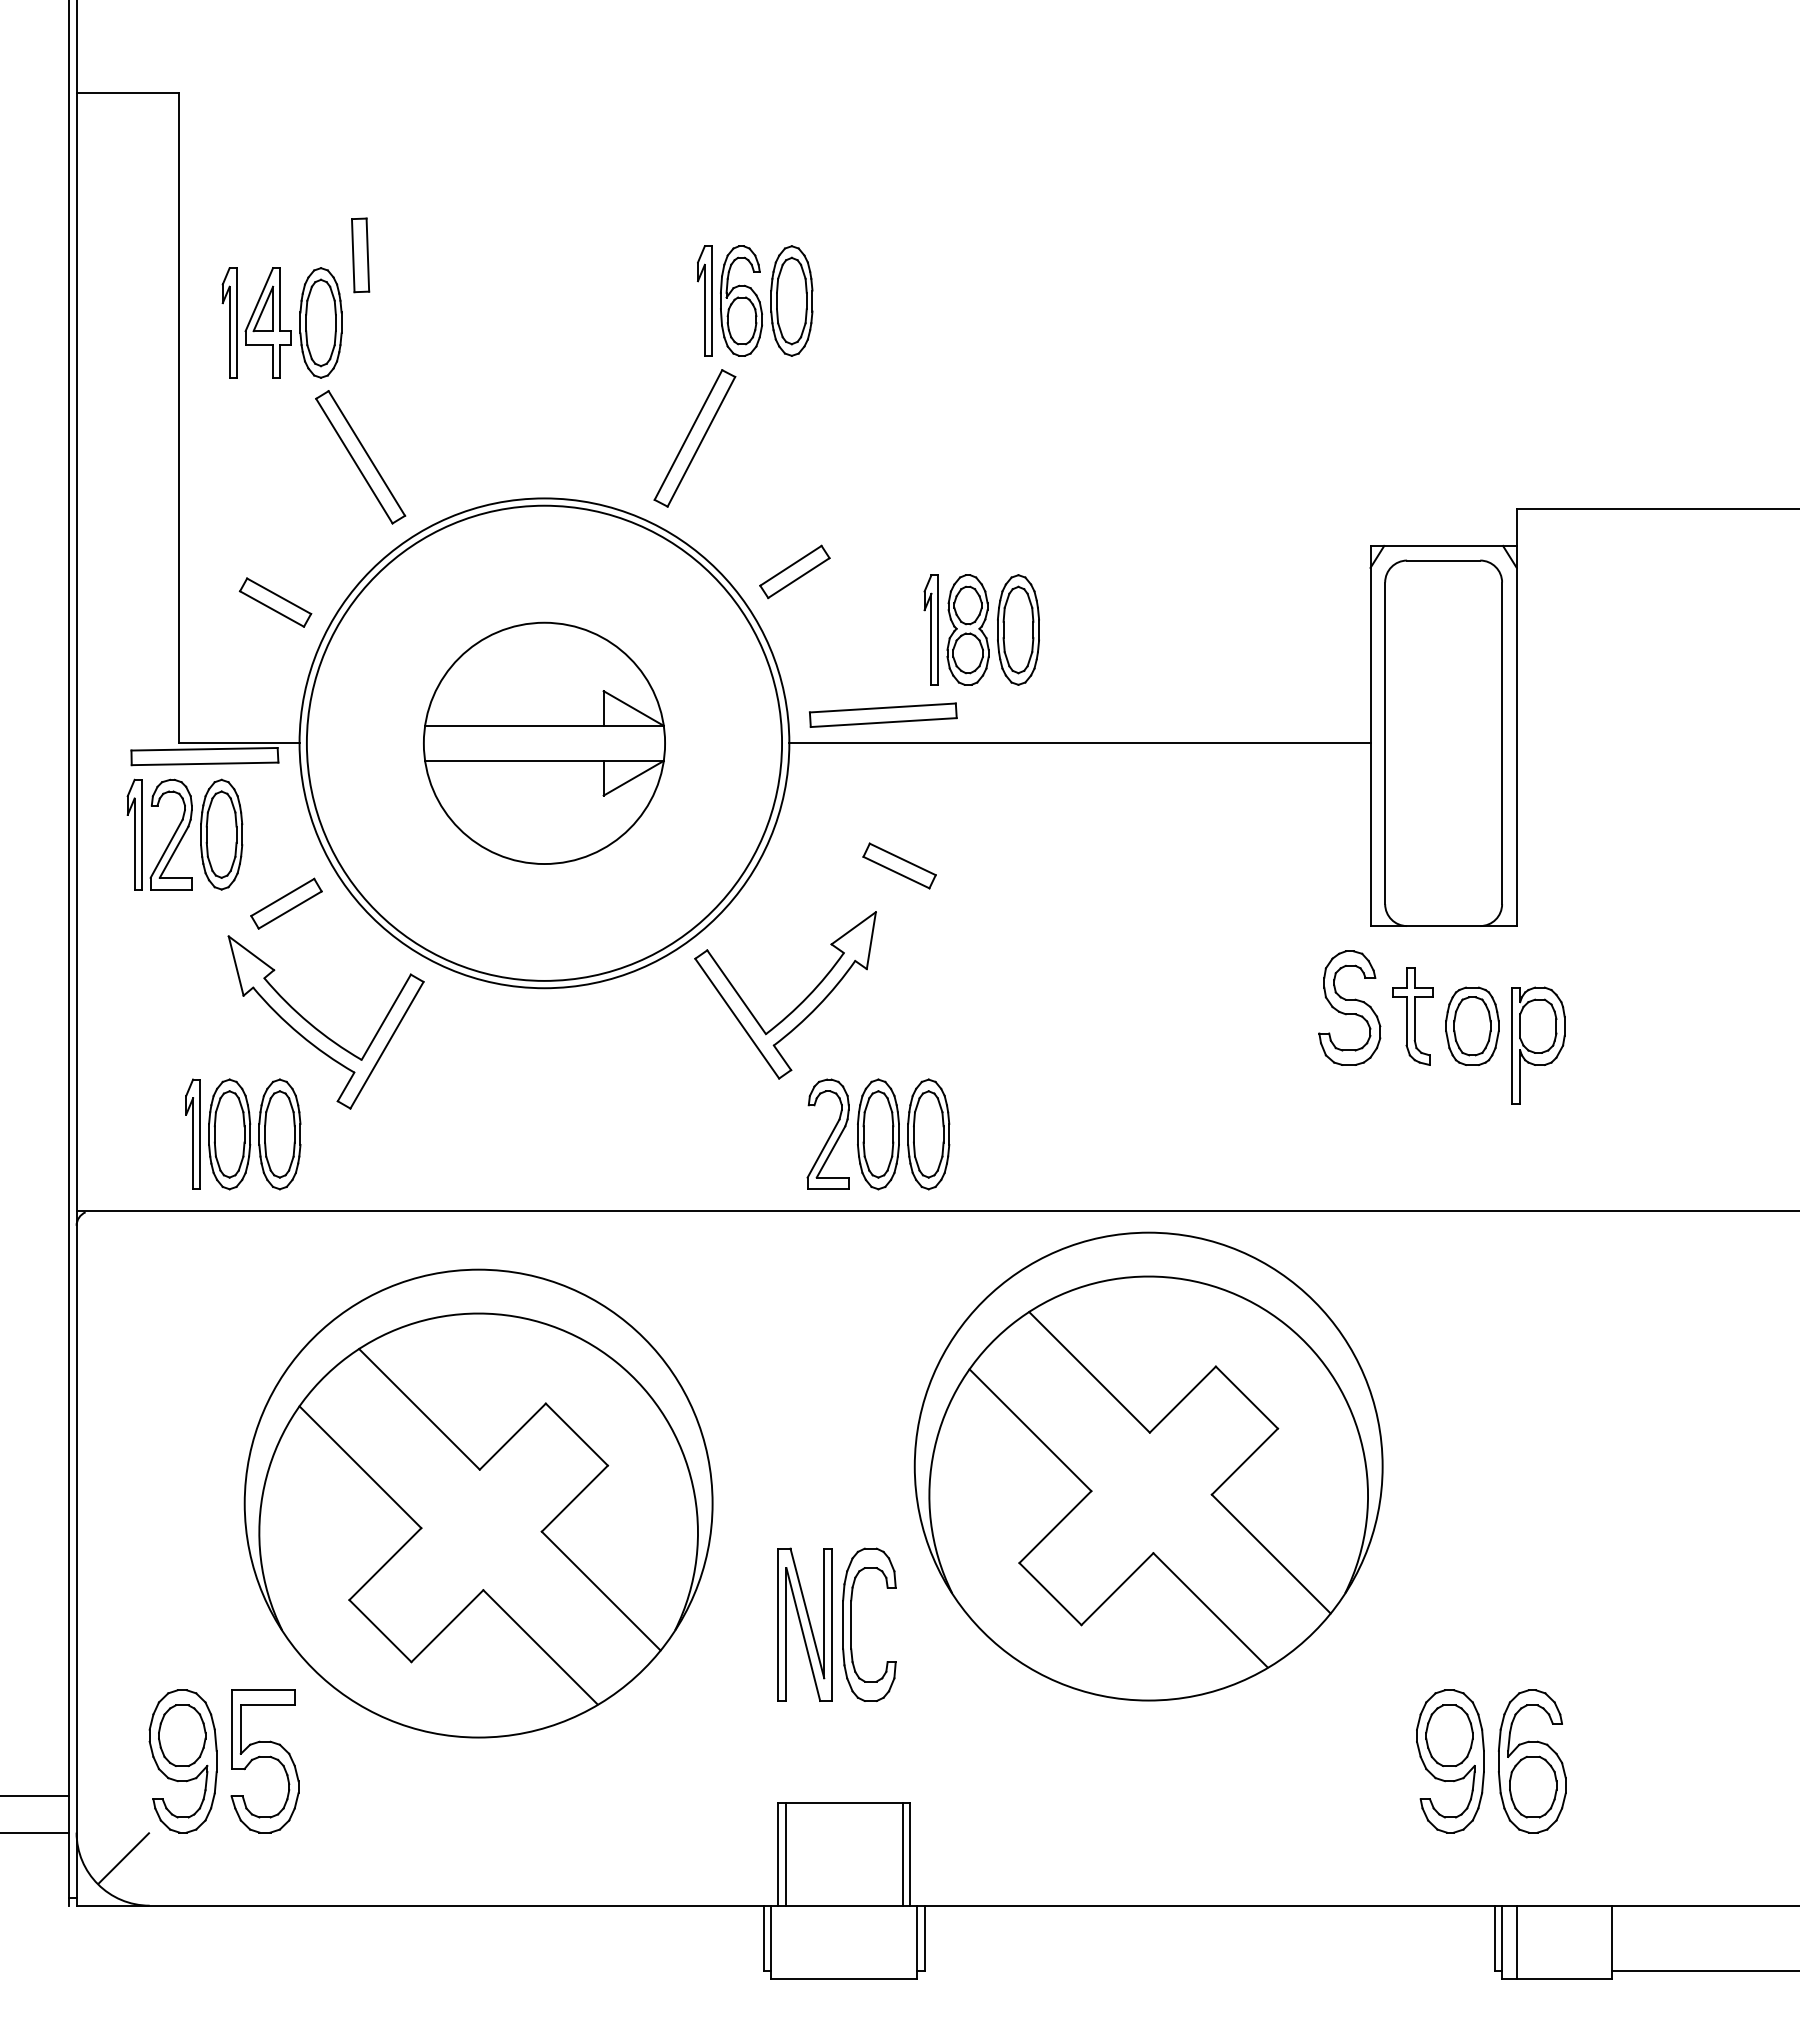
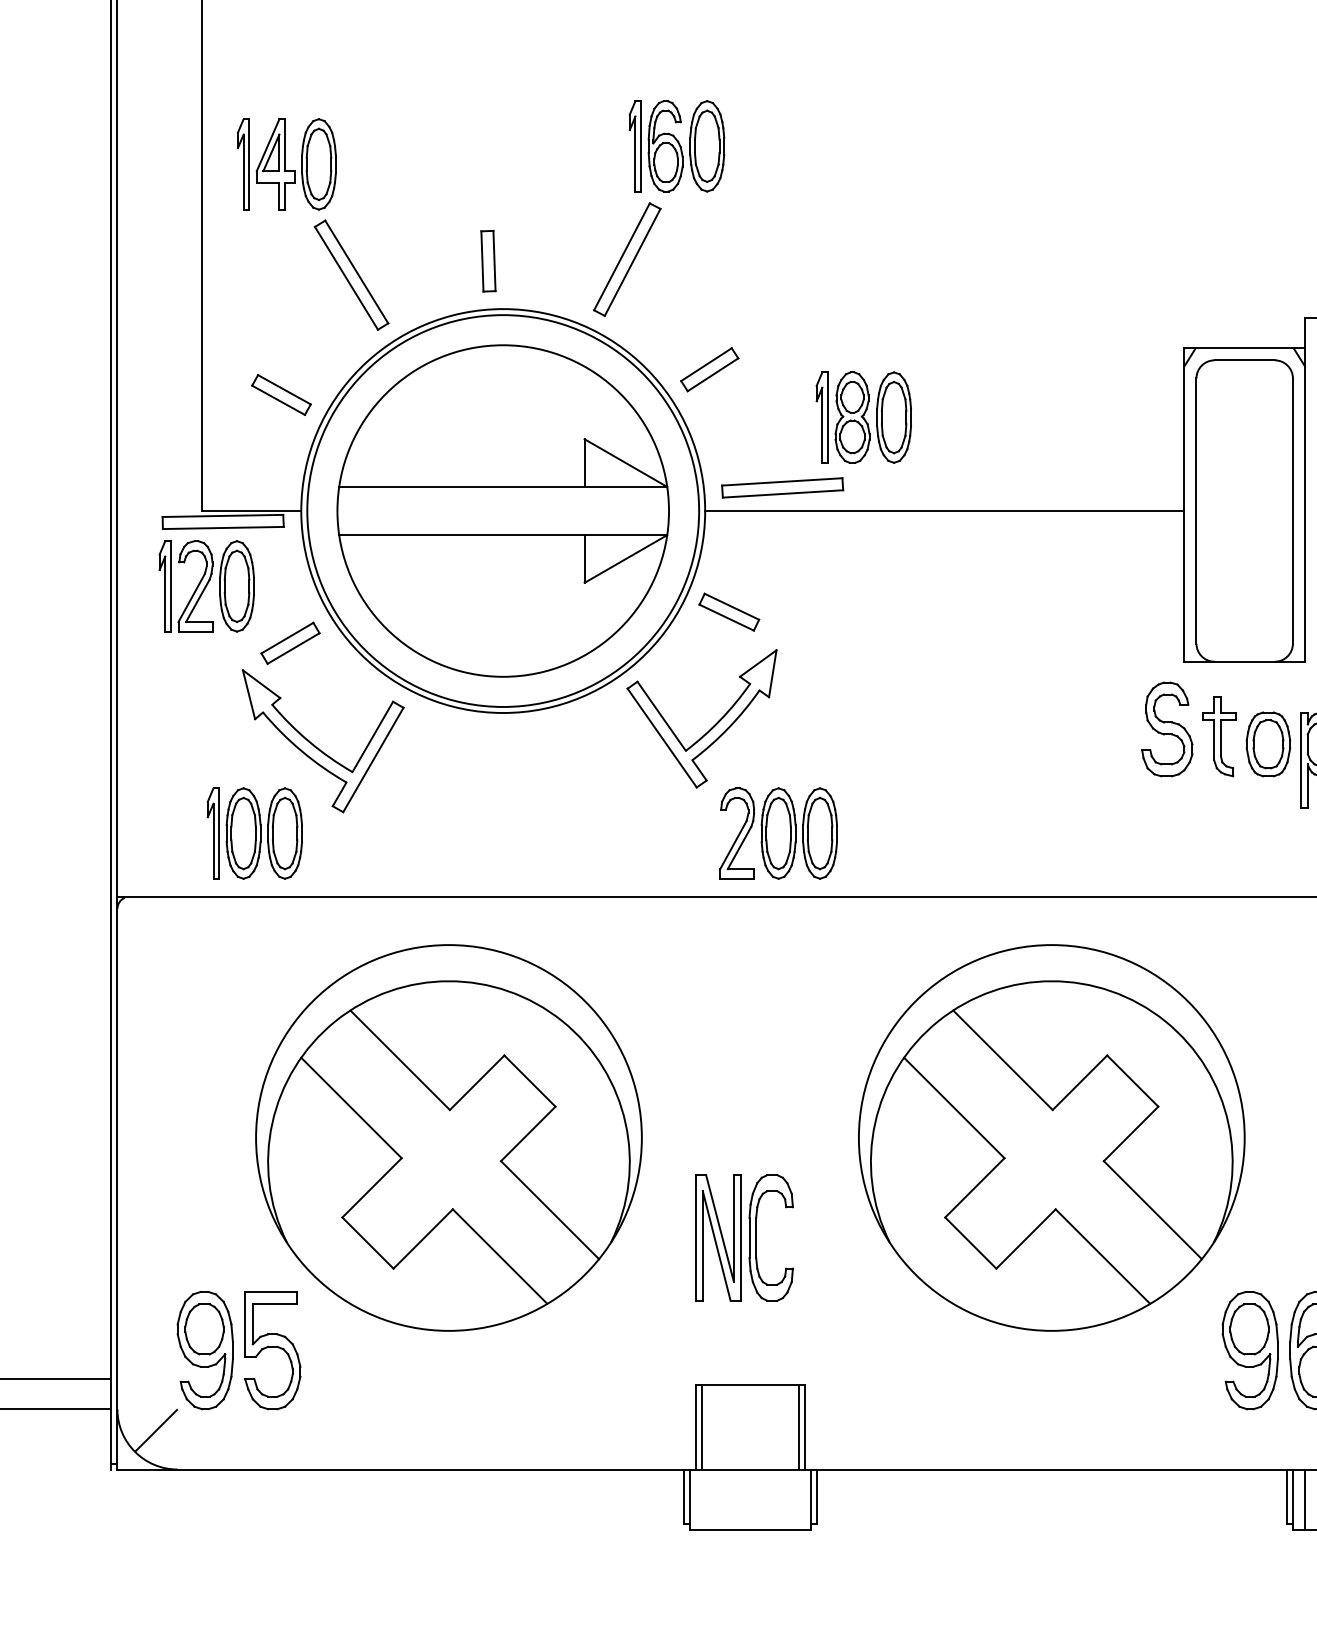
part: (360, 255) -> (488, 261), moved
part: (544, 743) -> (503, 511), size x1.67
part: (899, 865) -> (729, 611), moved
part: (1148, 1466) -> (1051, 1137), moved

